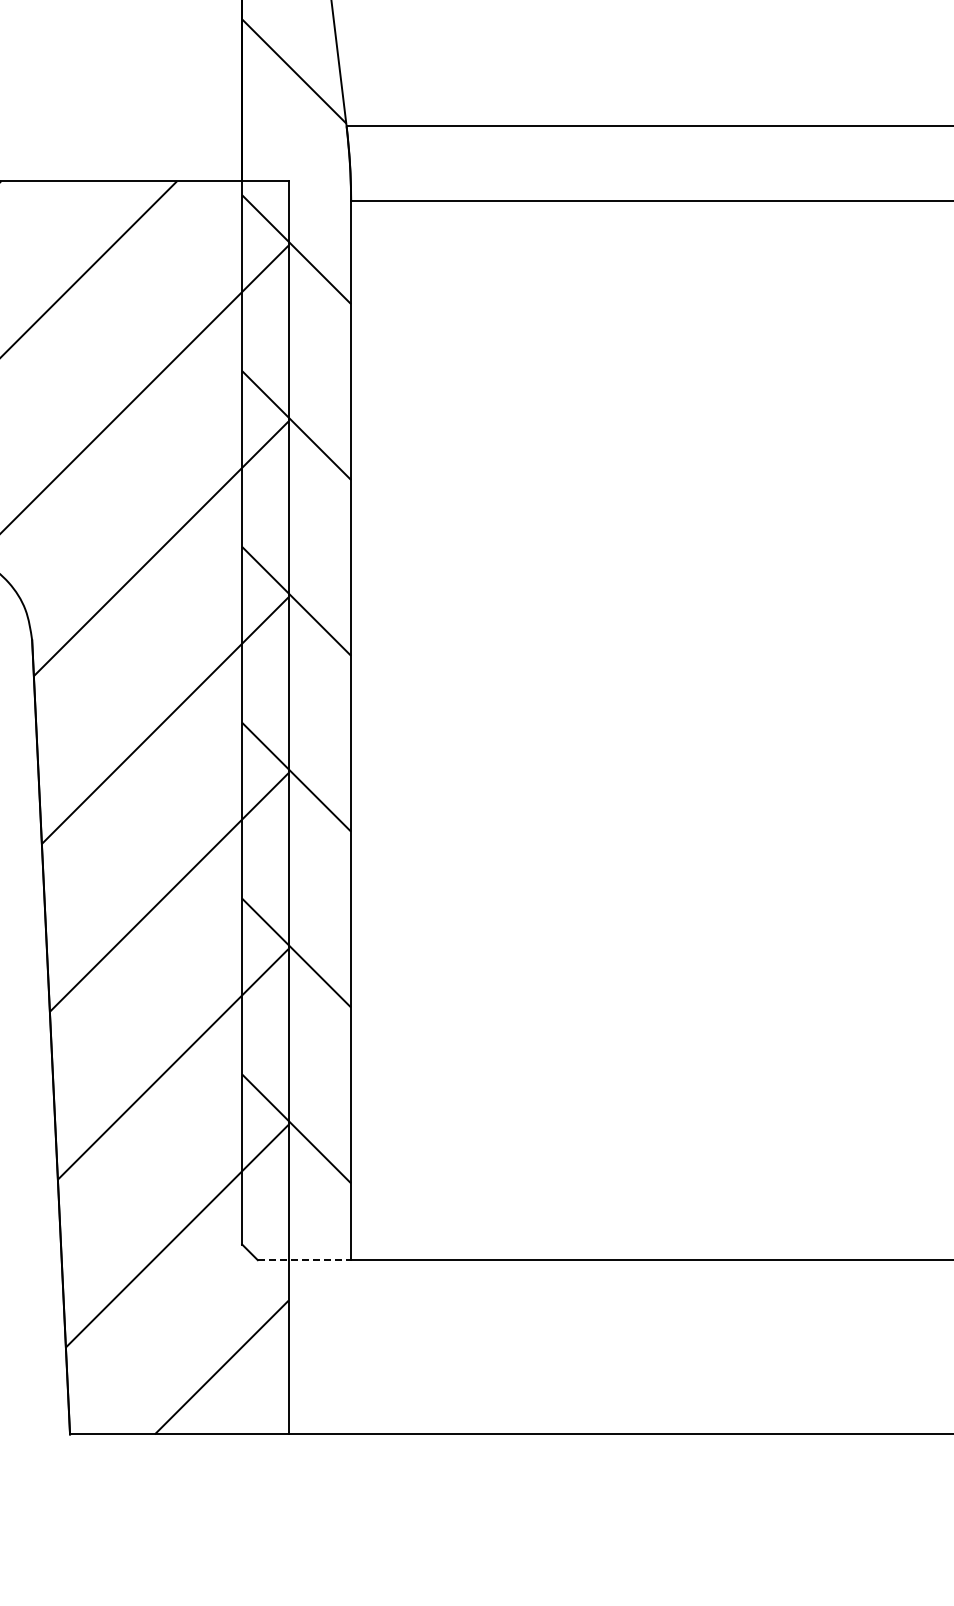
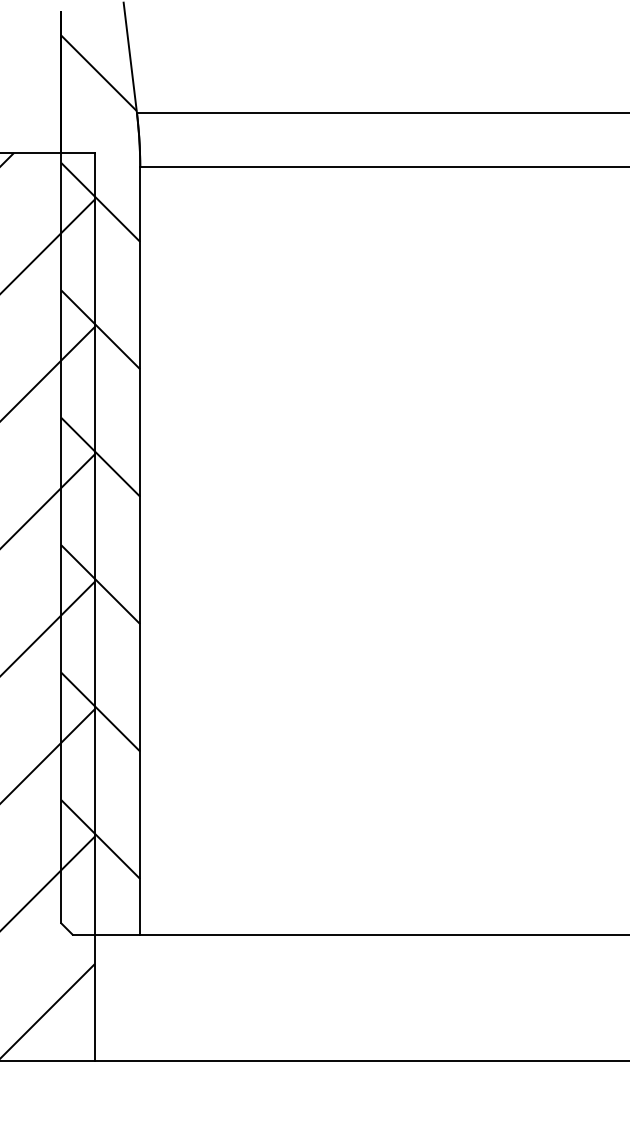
line: (304, 1260) -> (106, 934), dashed -> solid

